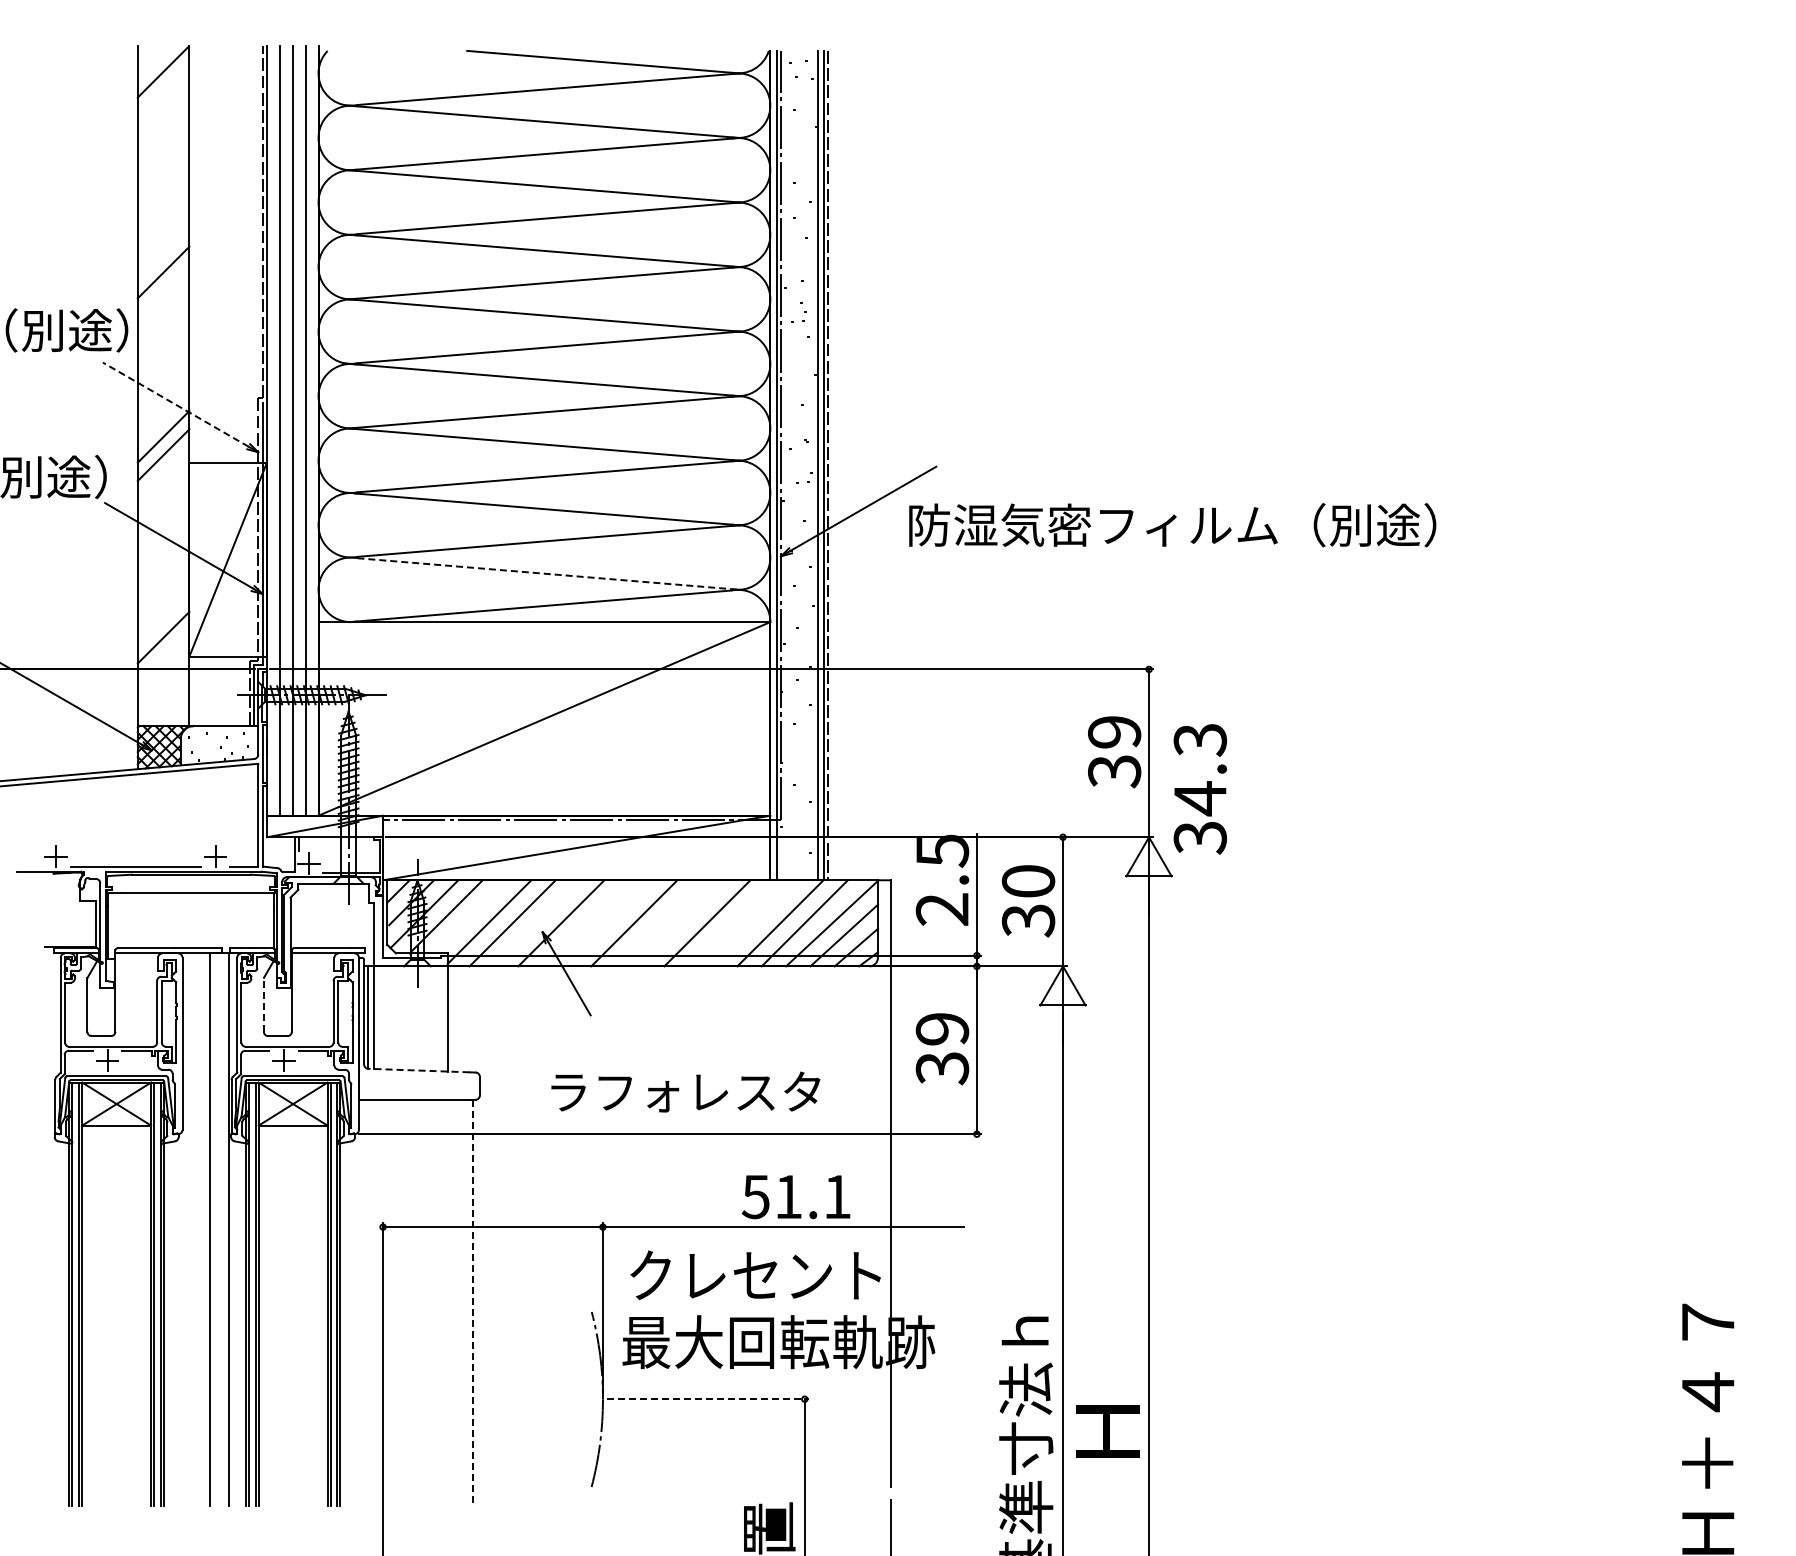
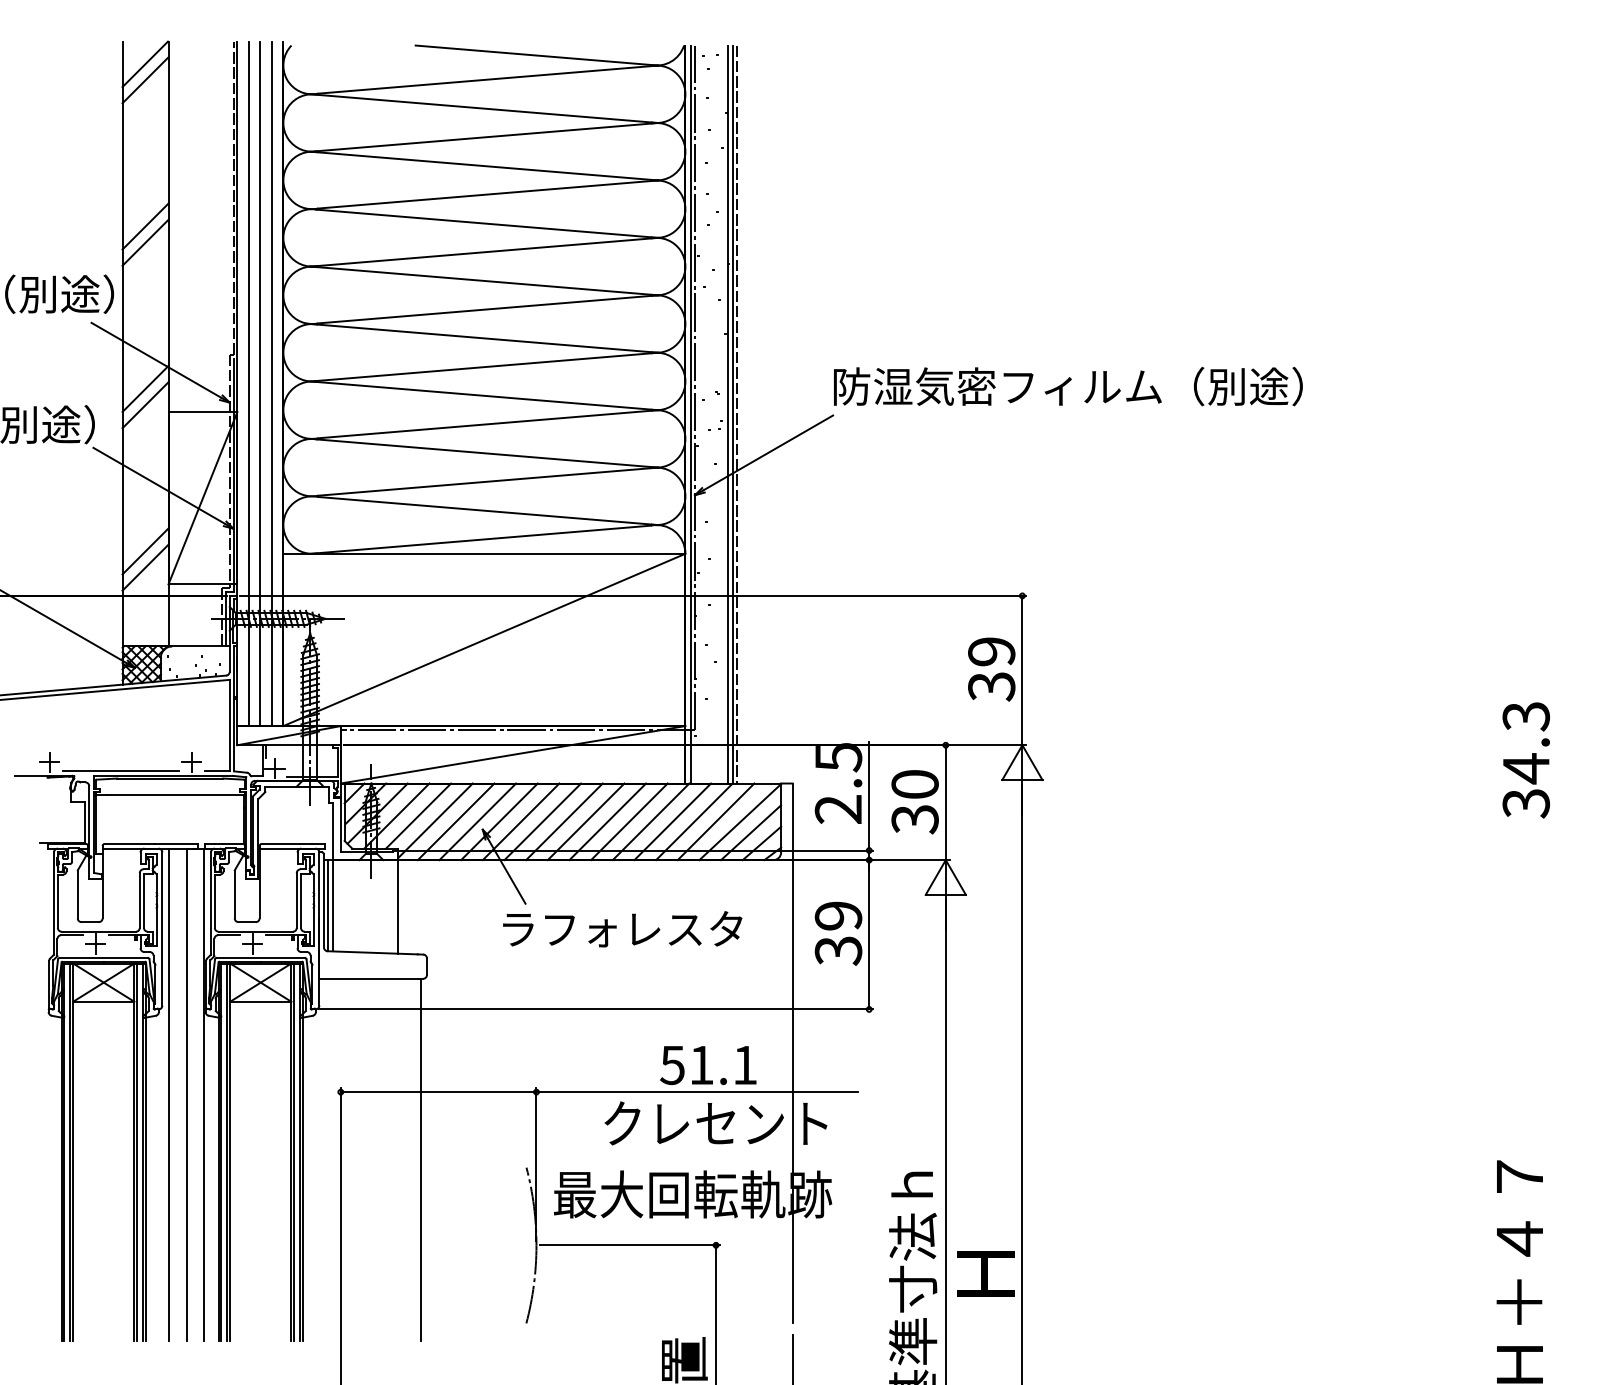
line: (163, 89) -> (145, 79), added
line: (163, 254) -> (145, 226), added
line: (175, 404) -> (156, 360), dashed -> solid
text: (1172, 525) -> (1068, 386), moved
line: (548, 574) -> (488, 511), dashed -> solid
line: (163, 619) -> (145, 551), added
text: (1199, 789) -> (1525, 760), moved
line: (470, 916) -> (418, 815), added
line: (536, 923) -> (477, 821), added
line: (585, 923) -> (520, 821), added
line: (610, 923) -> (543, 821), added
line: (658, 923) -> (585, 821), added
line: (683, 923) -> (608, 821), added
line: (731, 923) -> (650, 821), added
line: (756, 923) -> (673, 821), added
line: (263, 1005) -> (234, 894), dashed -> solid
line: (418, 1070) -> (372, 952), dashed -> solid
text: (685, 1091) -> (622, 928), moved
line: (190, 1229) -> (169, 1094), added
text: (755, 1274) -> (715, 1122), moved
line: (473, 1303) -> (421, 1160), dashed -> solid
line: (708, 1399) -> (630, 1245), dashed -> solid

